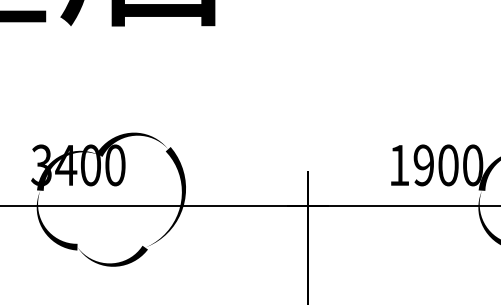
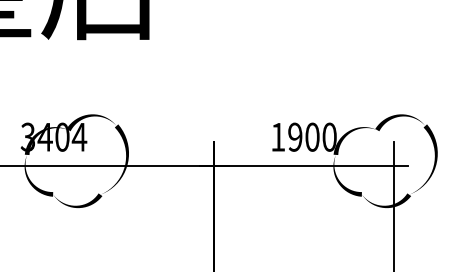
text: (115, 164) -> (79, 136), 3400 -> 3404

